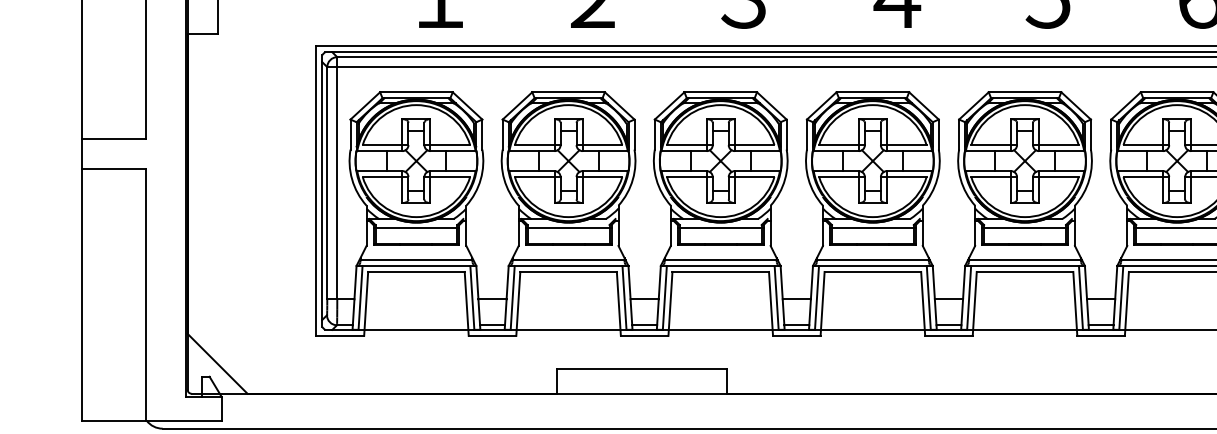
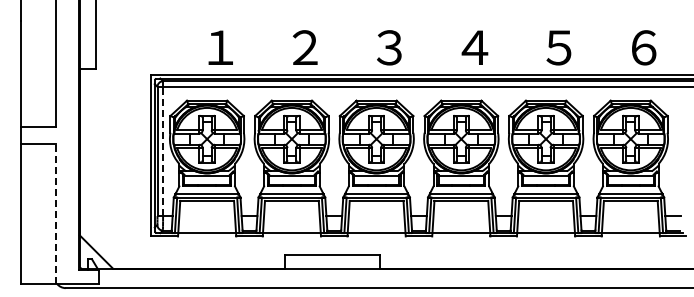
line: (338, 183) -> (163, 151), solid -> dashed
line: (145, 294) -> (56, 213), solid -> dashed

